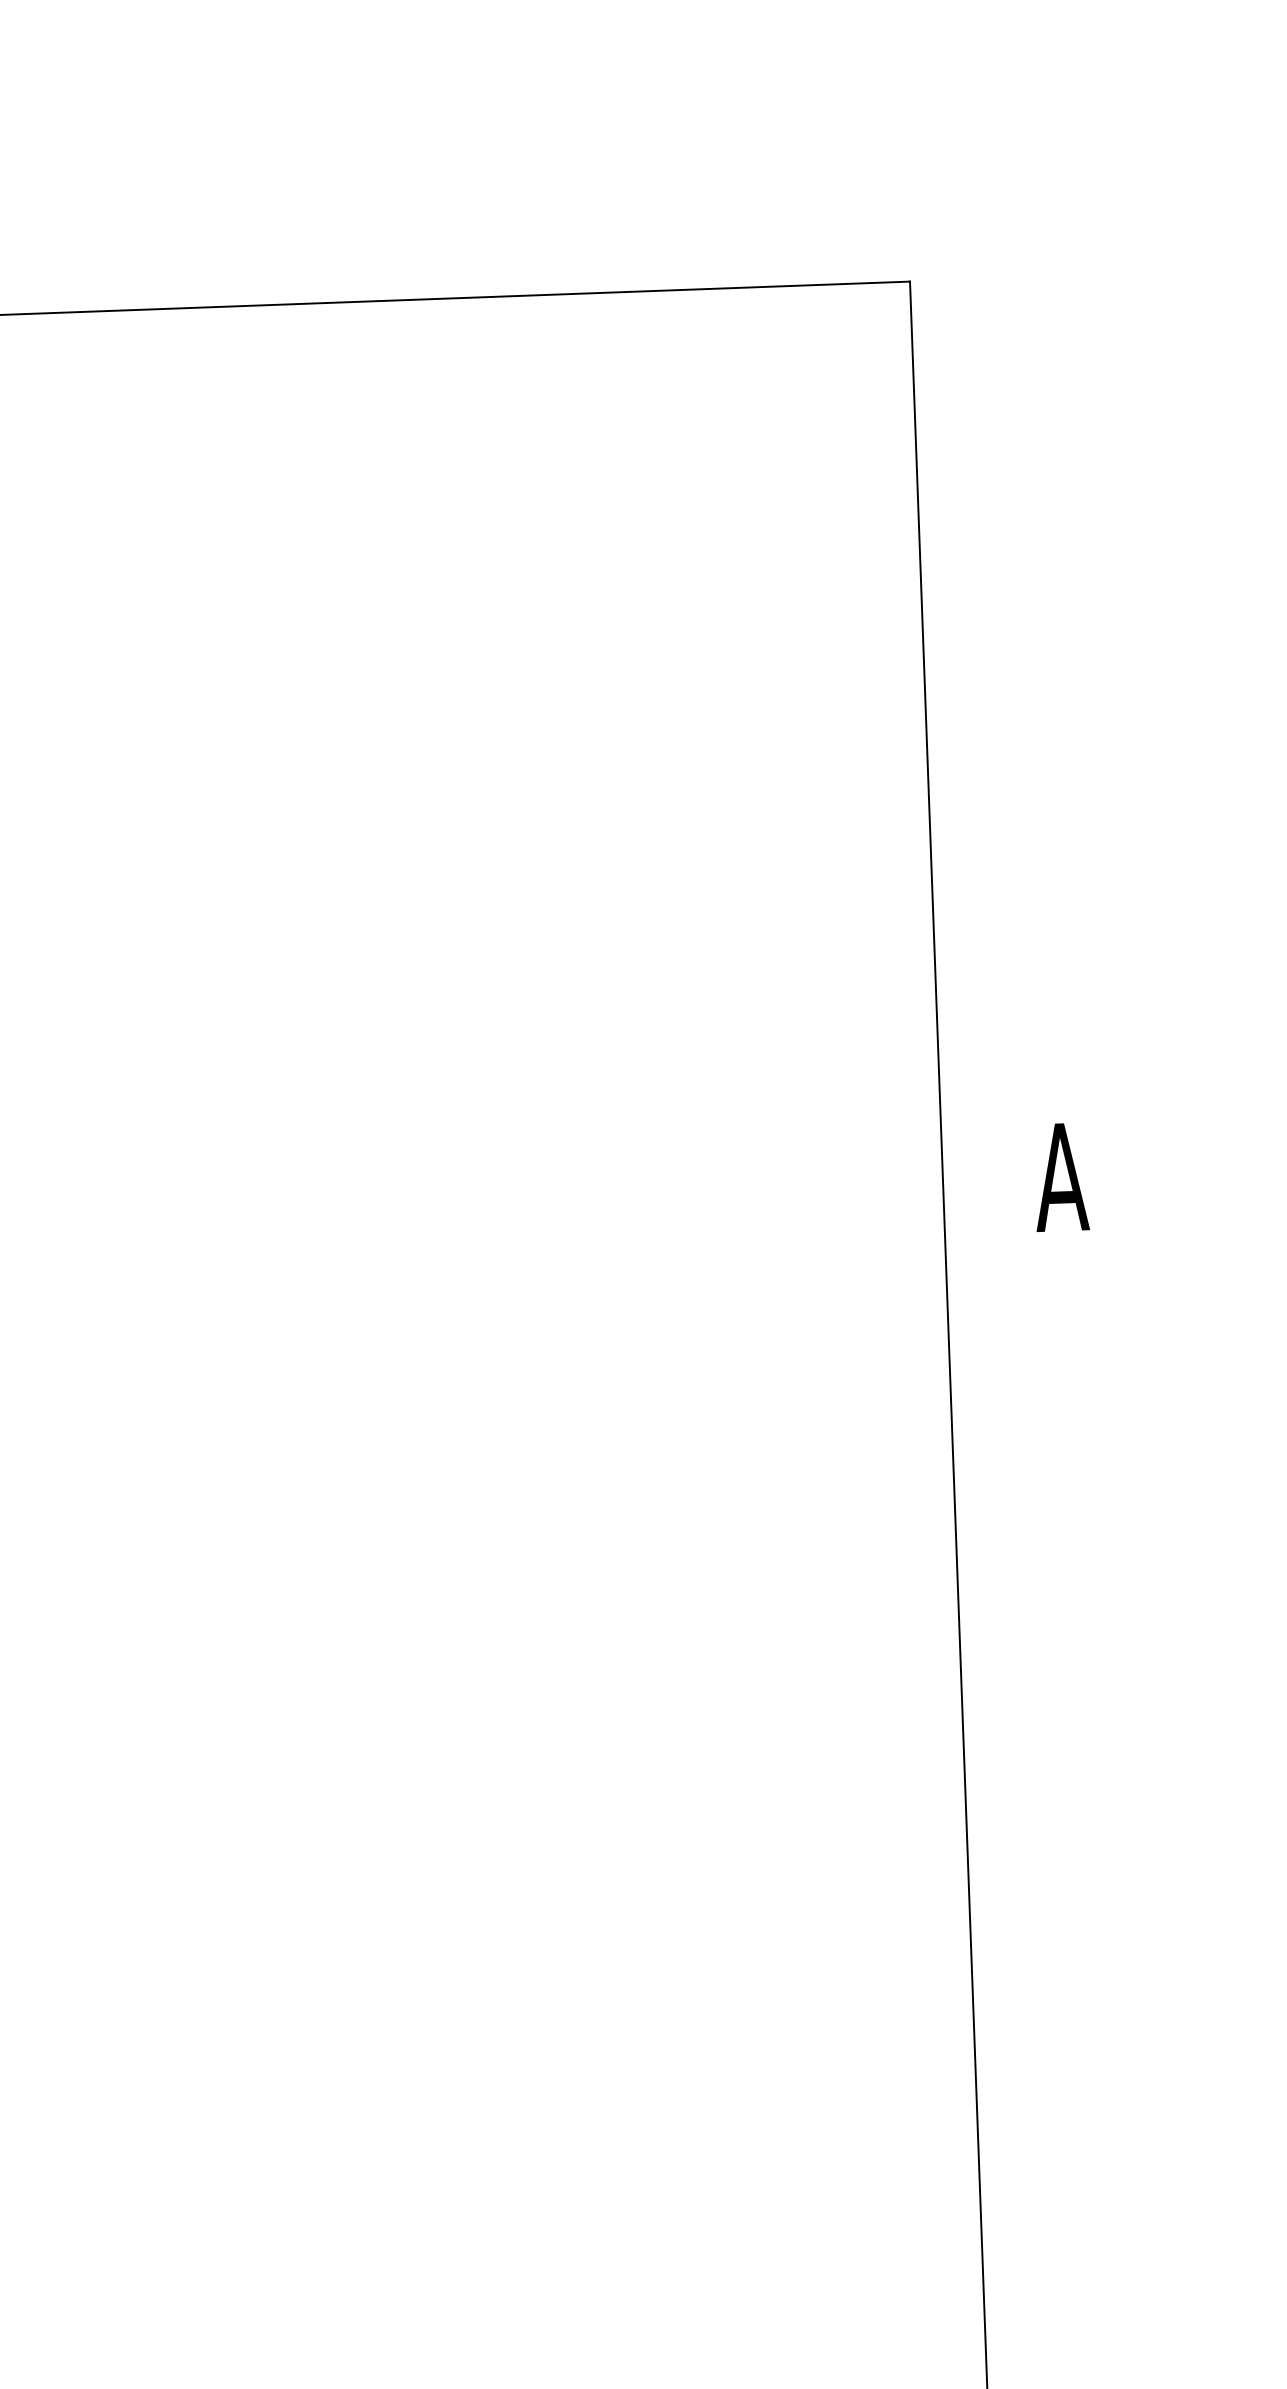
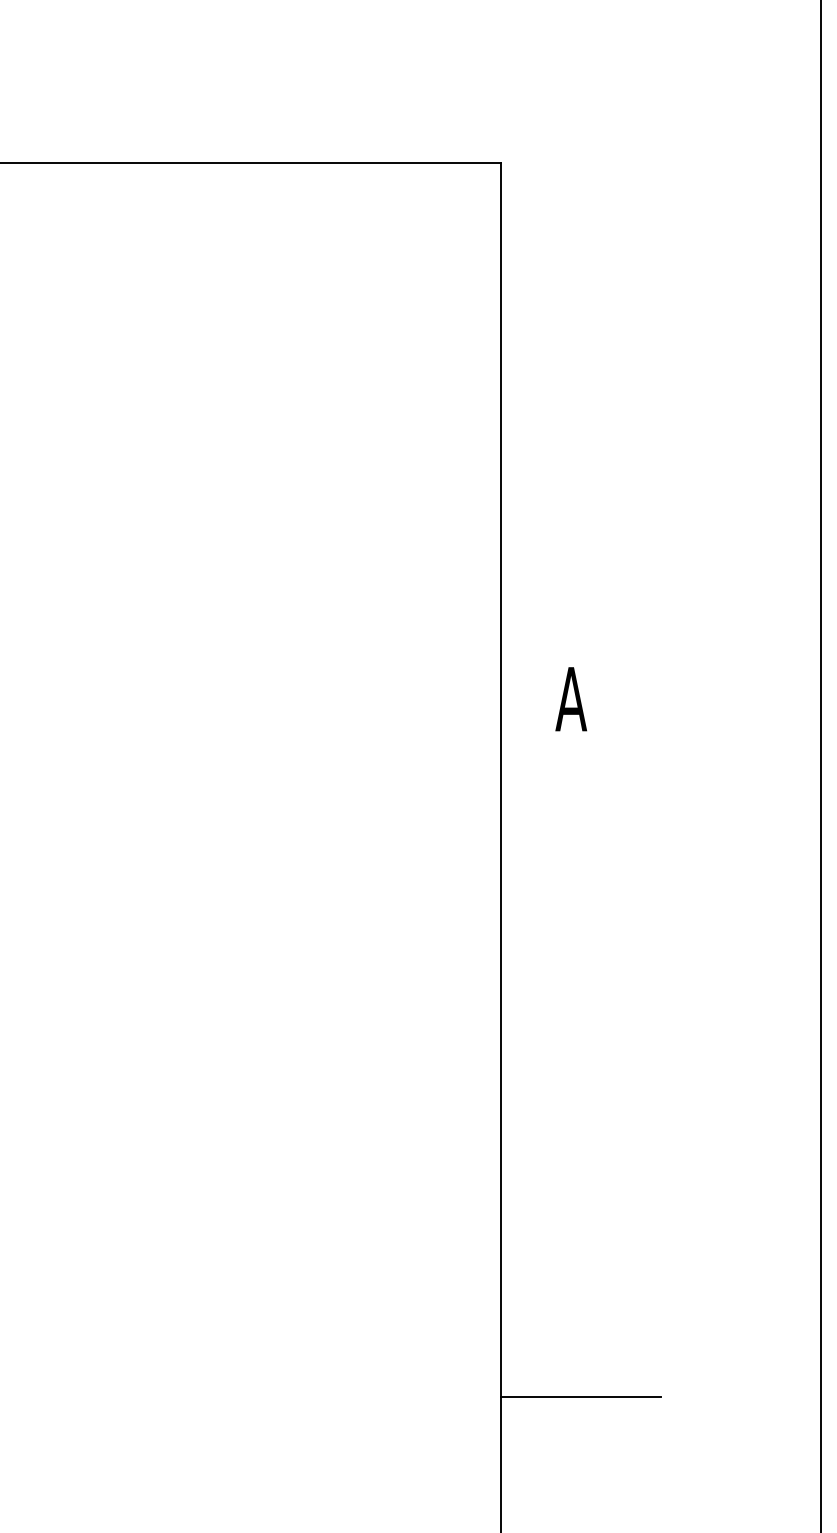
line: (1119, 2349) -> (580, 1397), added

